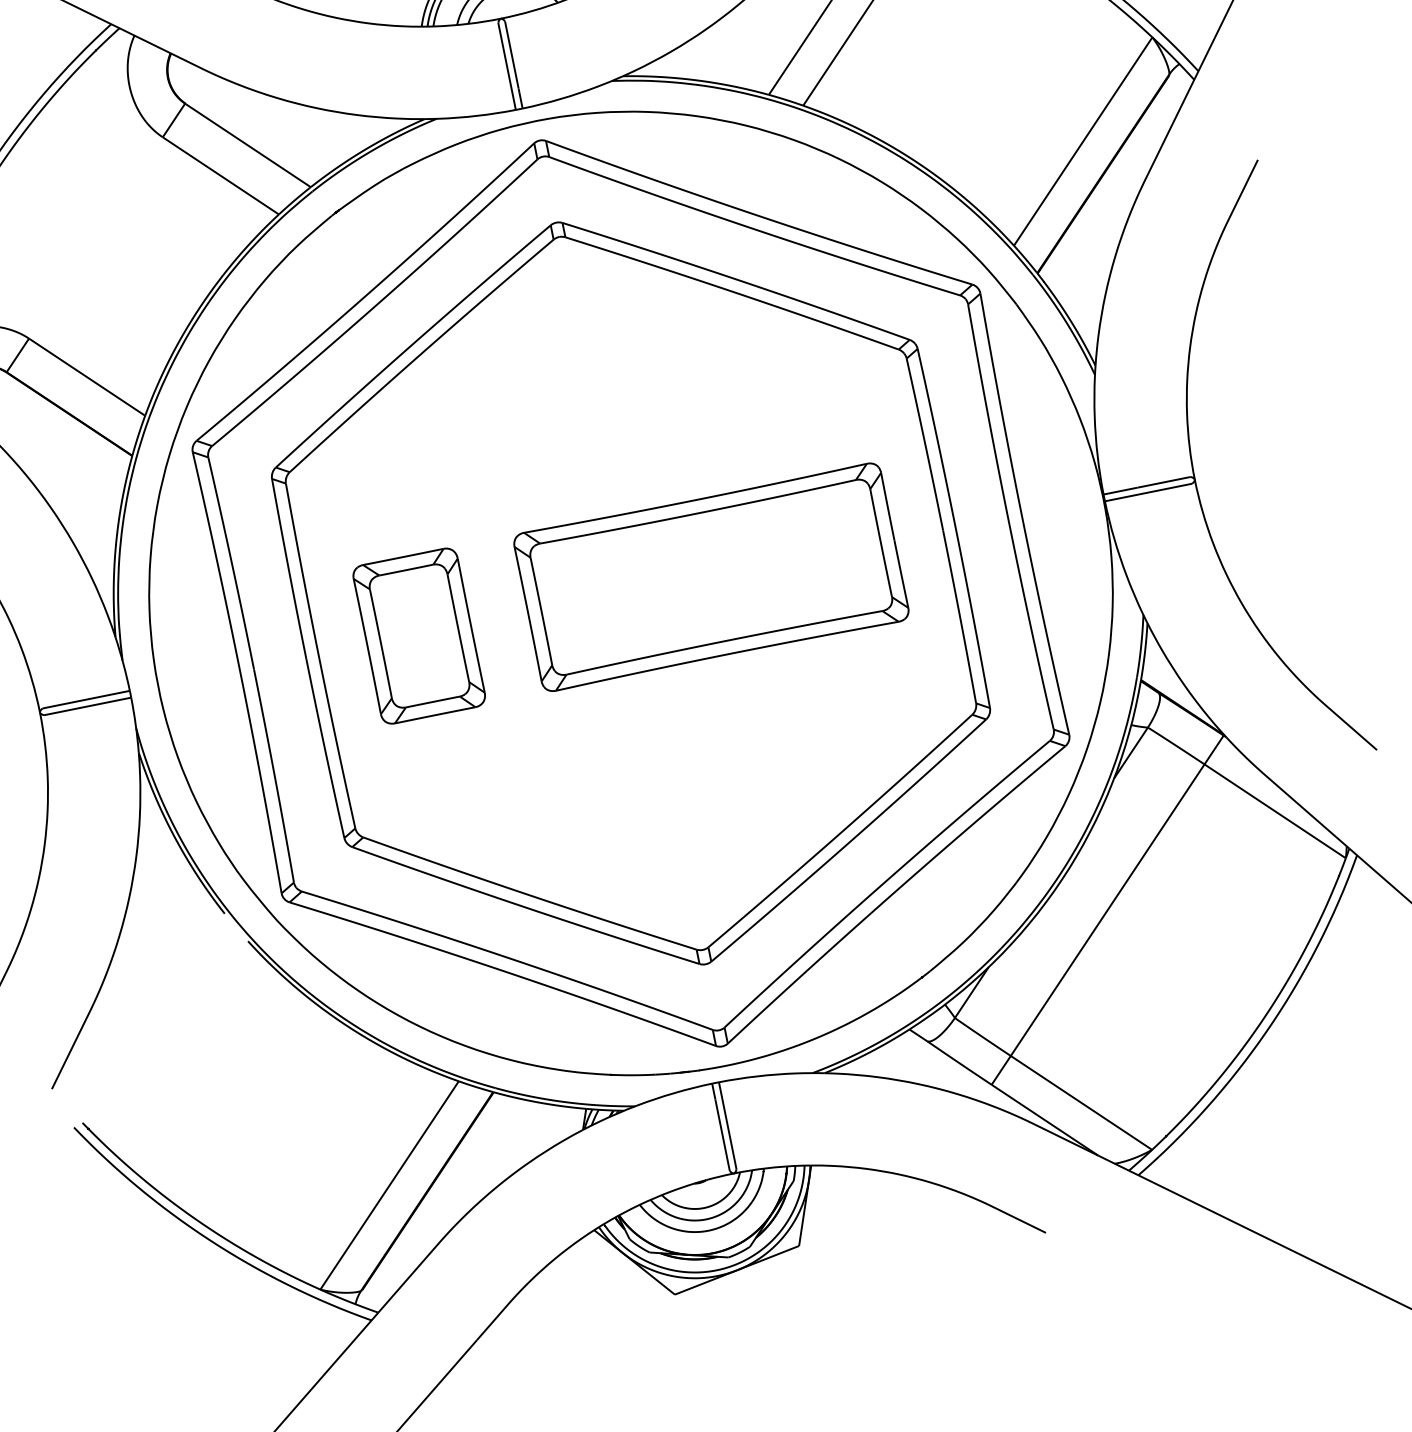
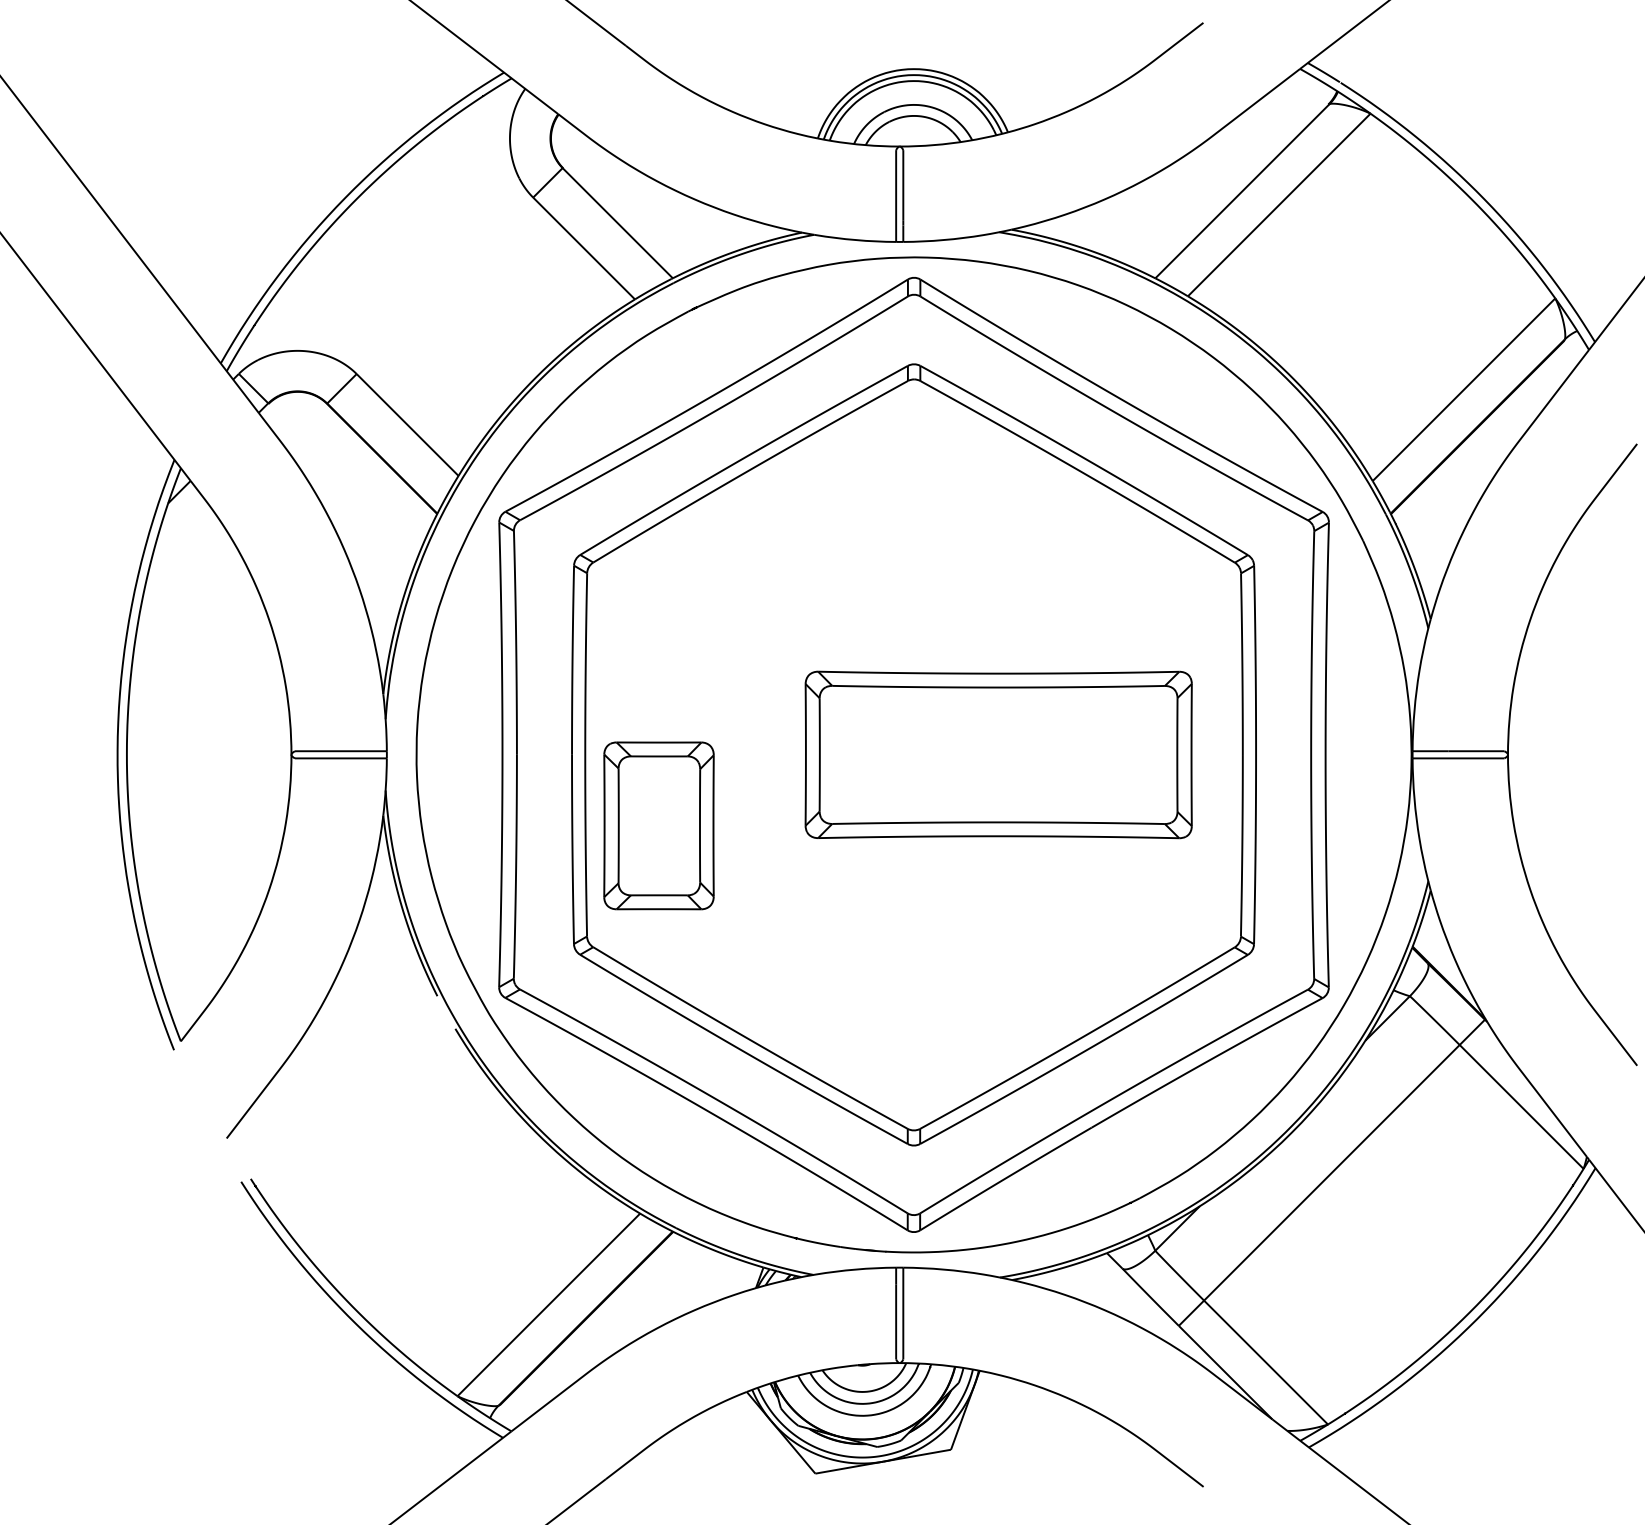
part: (418, 635) -> (658, 825), moved

